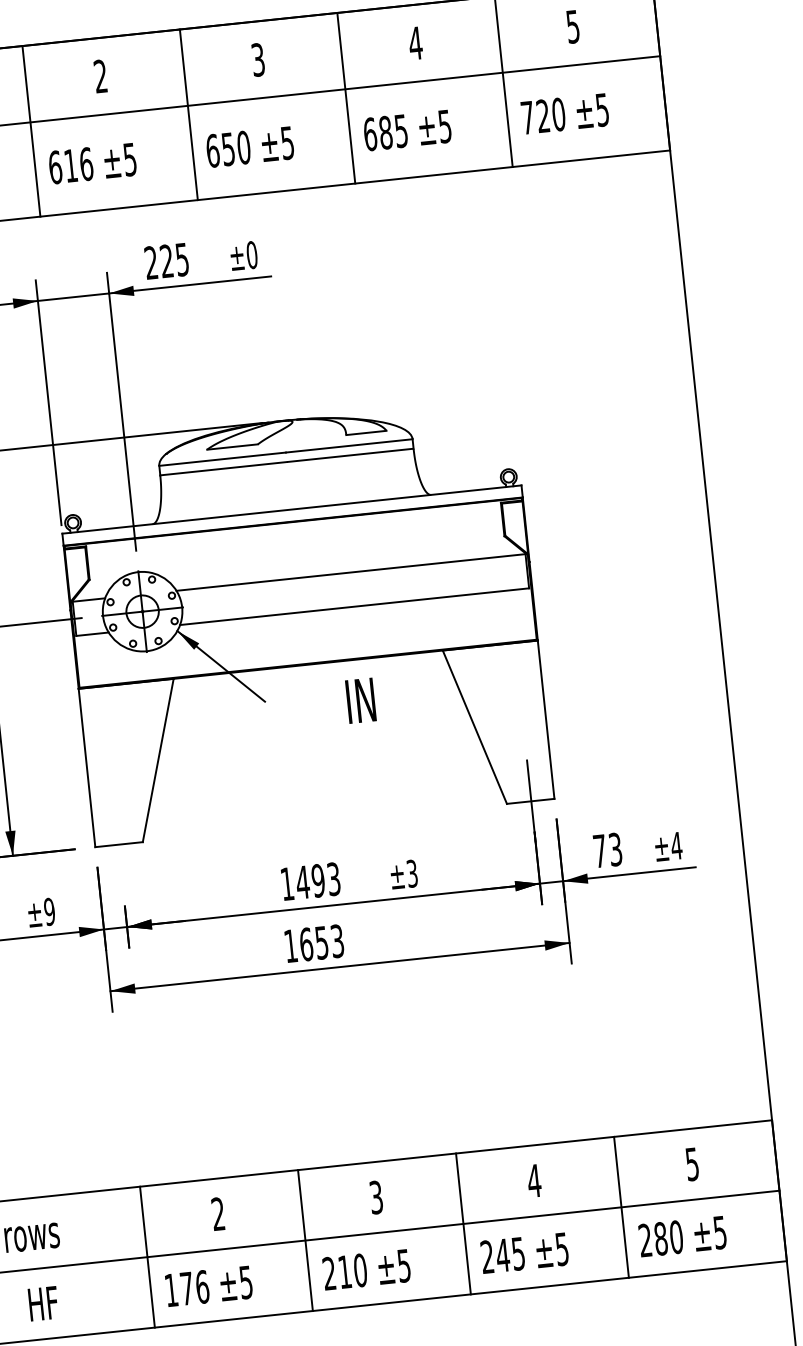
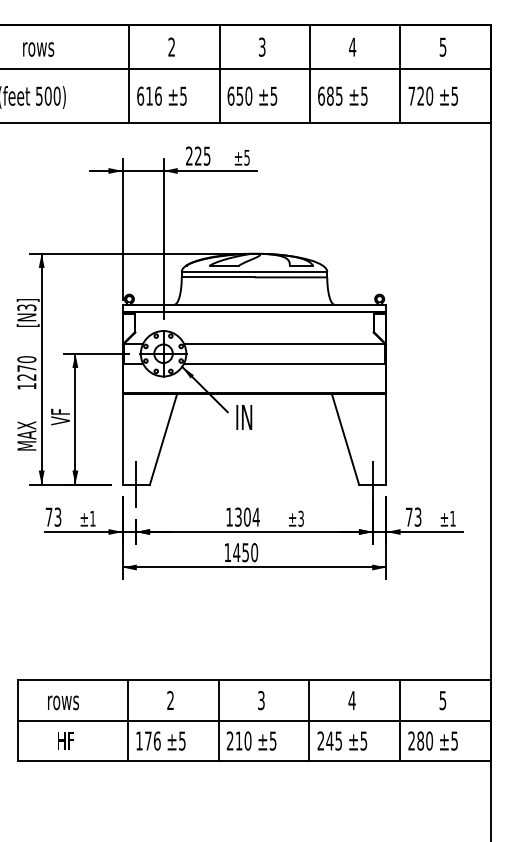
text: (251, 254) -> (246, 157), ±0 -> ±5
text: (361, 700) -> (244, 417), moved
line: (117, 844) -> (135, 484), added
text: (675, 845) -> (452, 518), ±4 -> ±1
text: (316, 879) -> (246, 516), 1493 -> 1304
text: (48, 911) -> (92, 518), ±9 -> ±1
text: (321, 942) -> (245, 552), 1653 -> 1450

